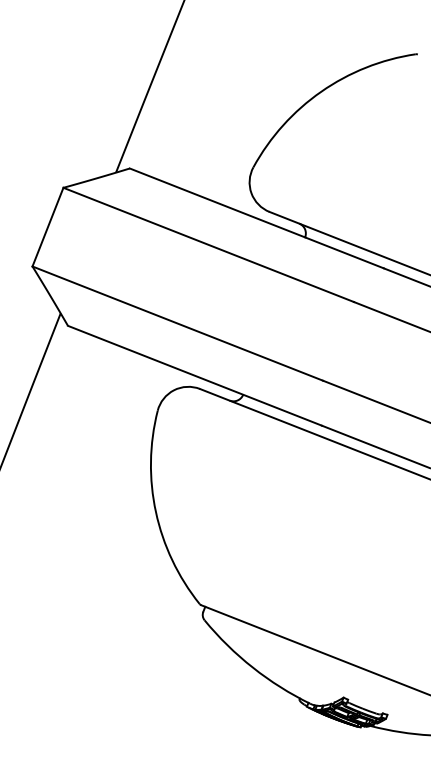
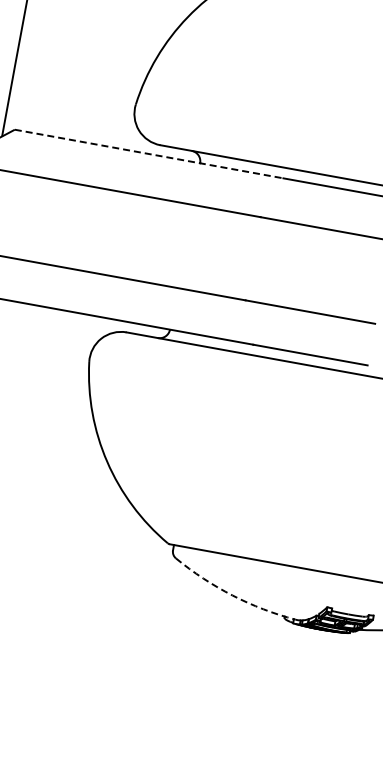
line: (257, 218) -> (149, 153), solid -> dashed
arc: (252, 667) -> (232, 595), solid -> dashed

